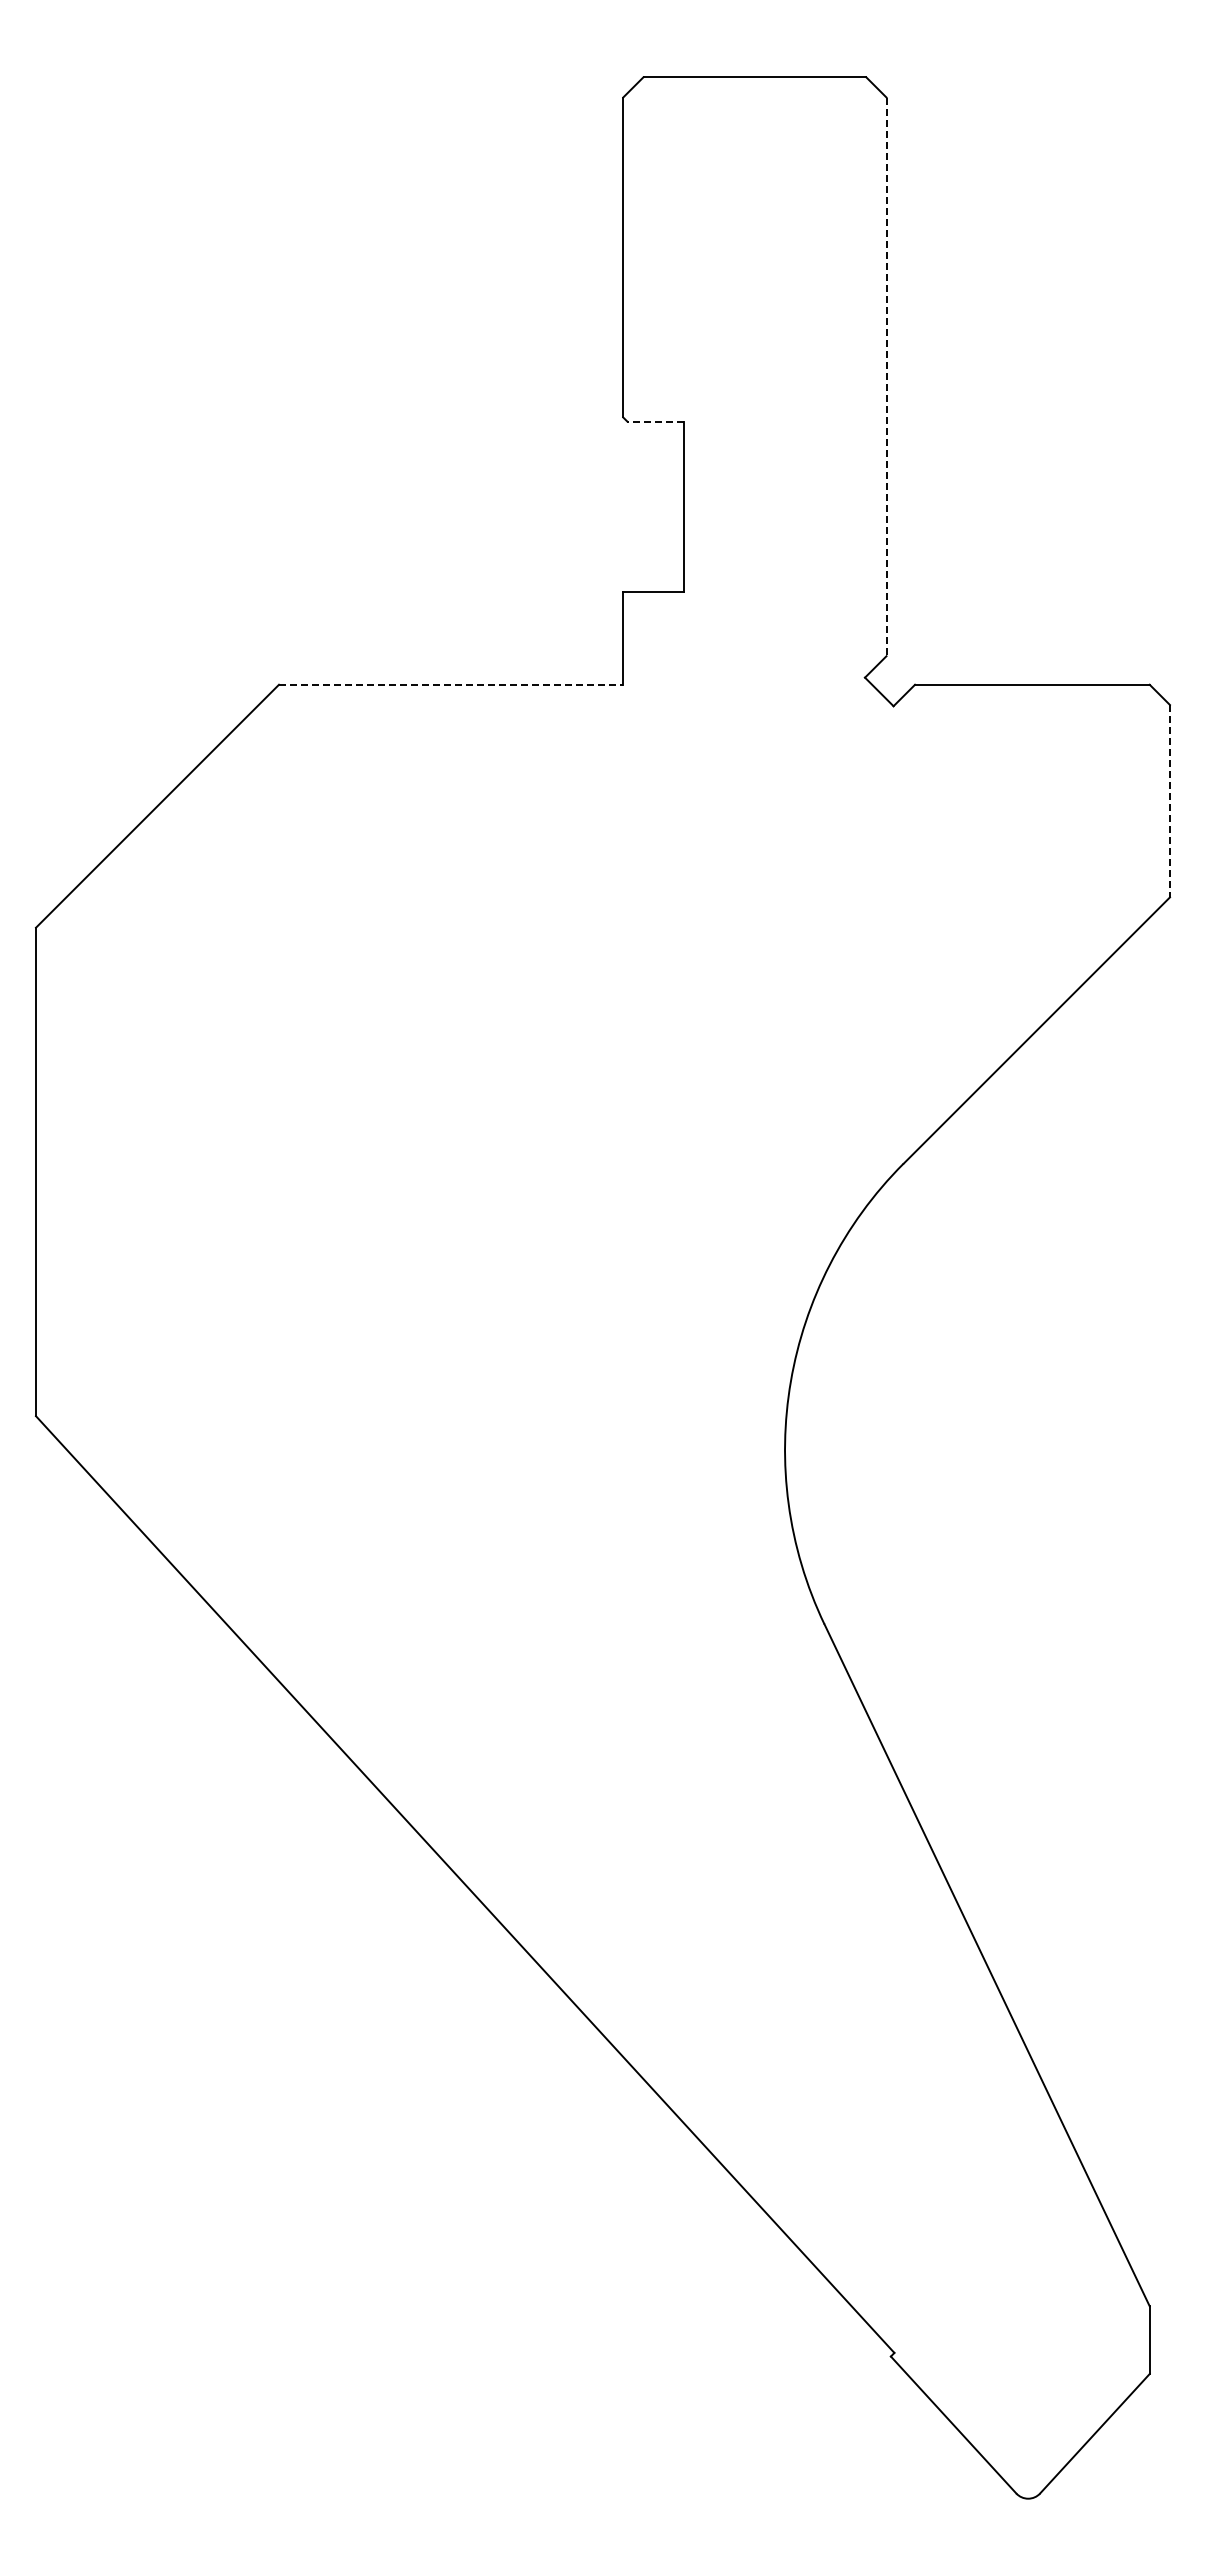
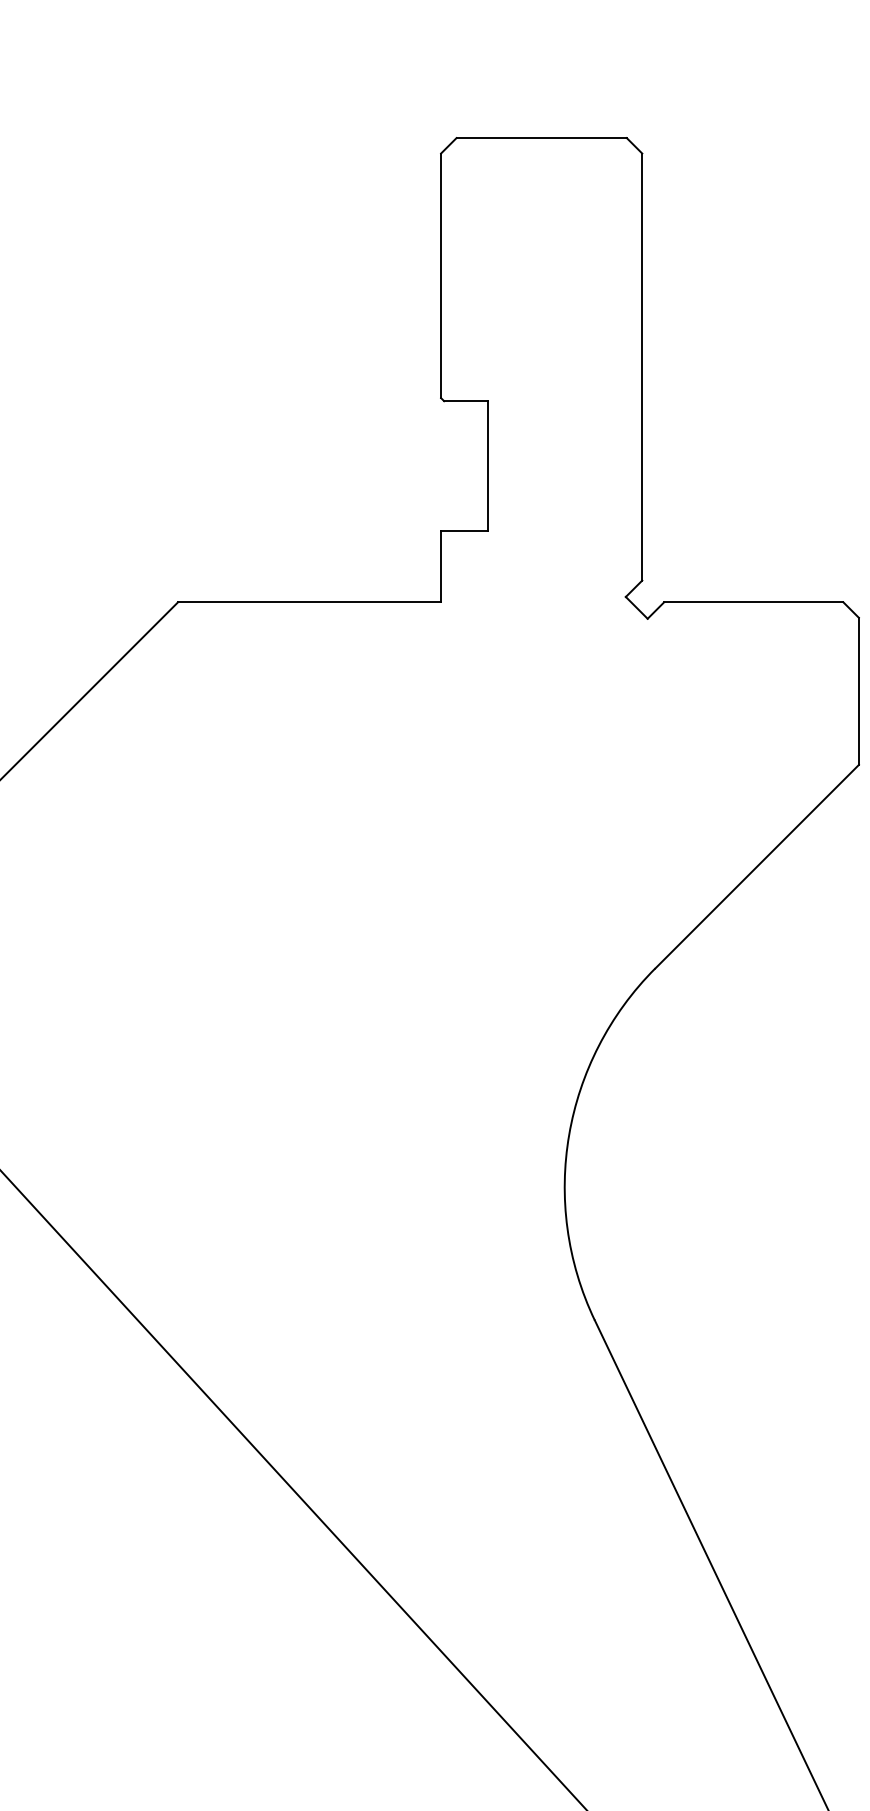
line: (886, 377) -> (642, 367), dashed -> solid
line: (655, 421) -> (465, 401), dashed -> solid
line: (451, 684) -> (309, 602), dashed -> solid
line: (1169, 801) -> (858, 691), dashed -> solid

